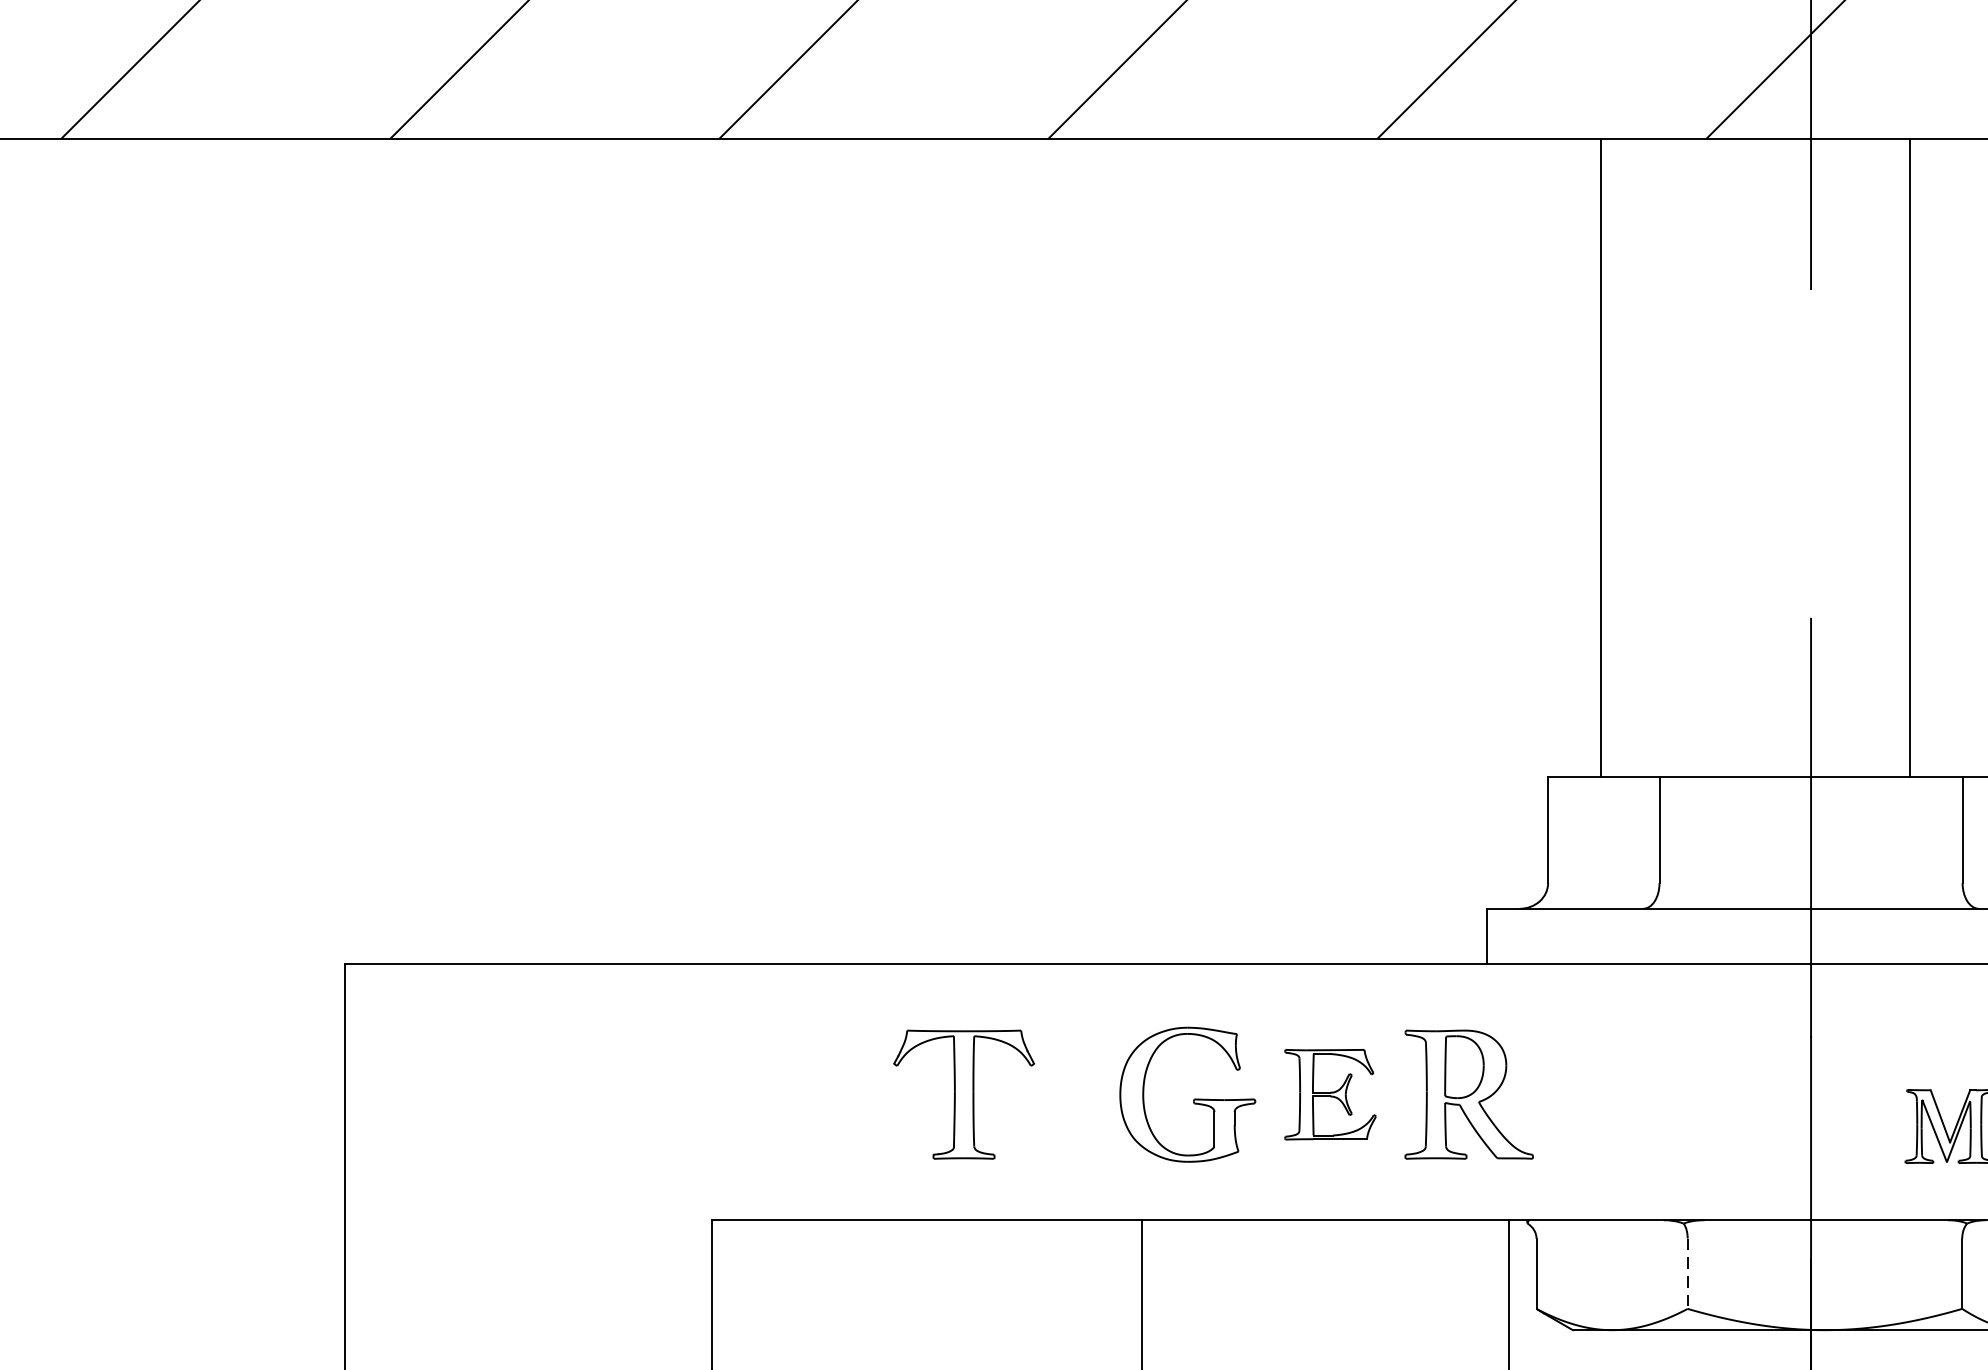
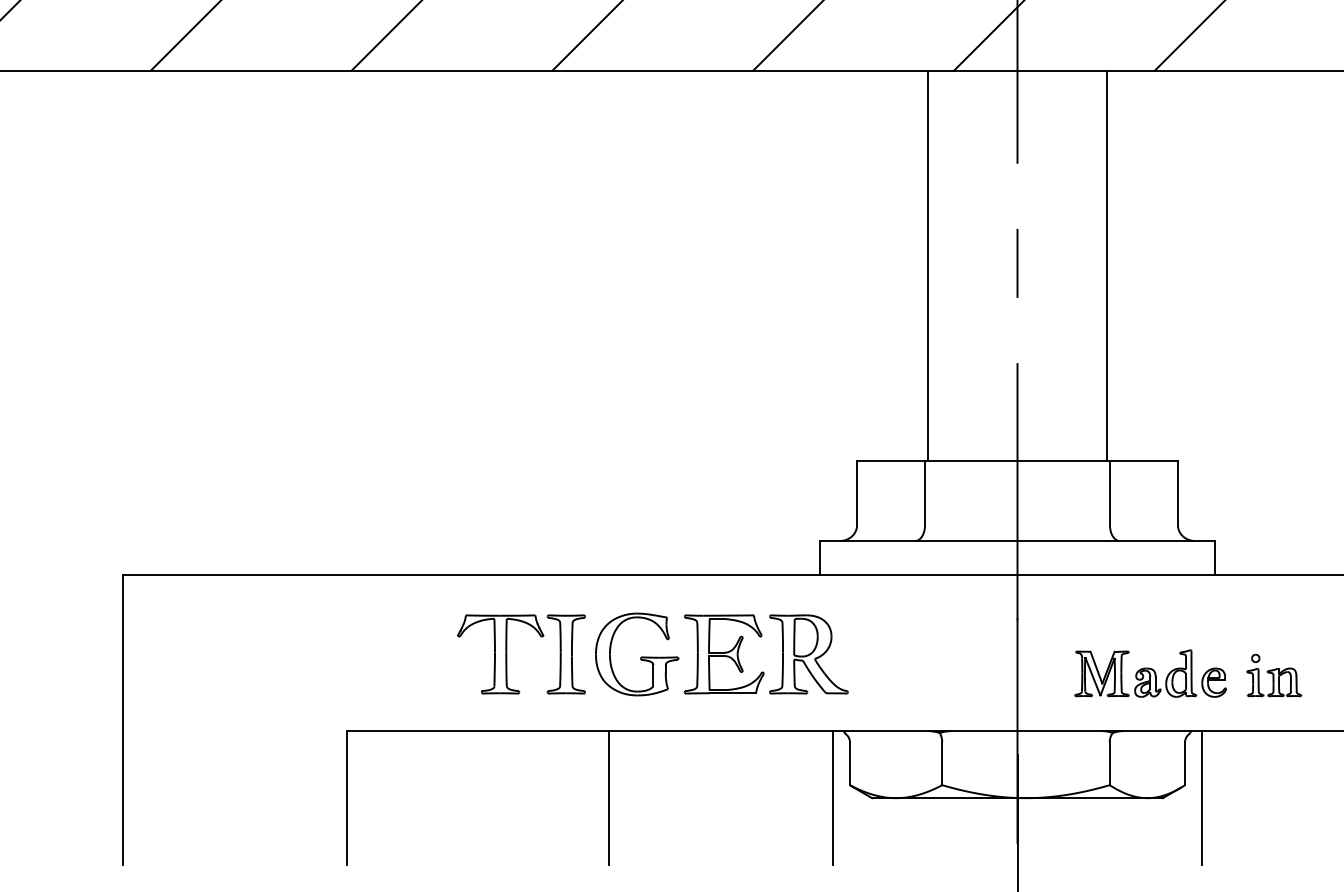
line: (1811, 452) -> (1017, 262), added
line: (1601, 457) -> (928, 265), moved
line: (1909, 457) -> (1106, 265), moved
part: (1070, 1094) -> (565, 654), added
part: (1329, 1094) -> (723, 654), size x1.43
line: (1688, 1274) -> (942, 764), dashed -> solid

